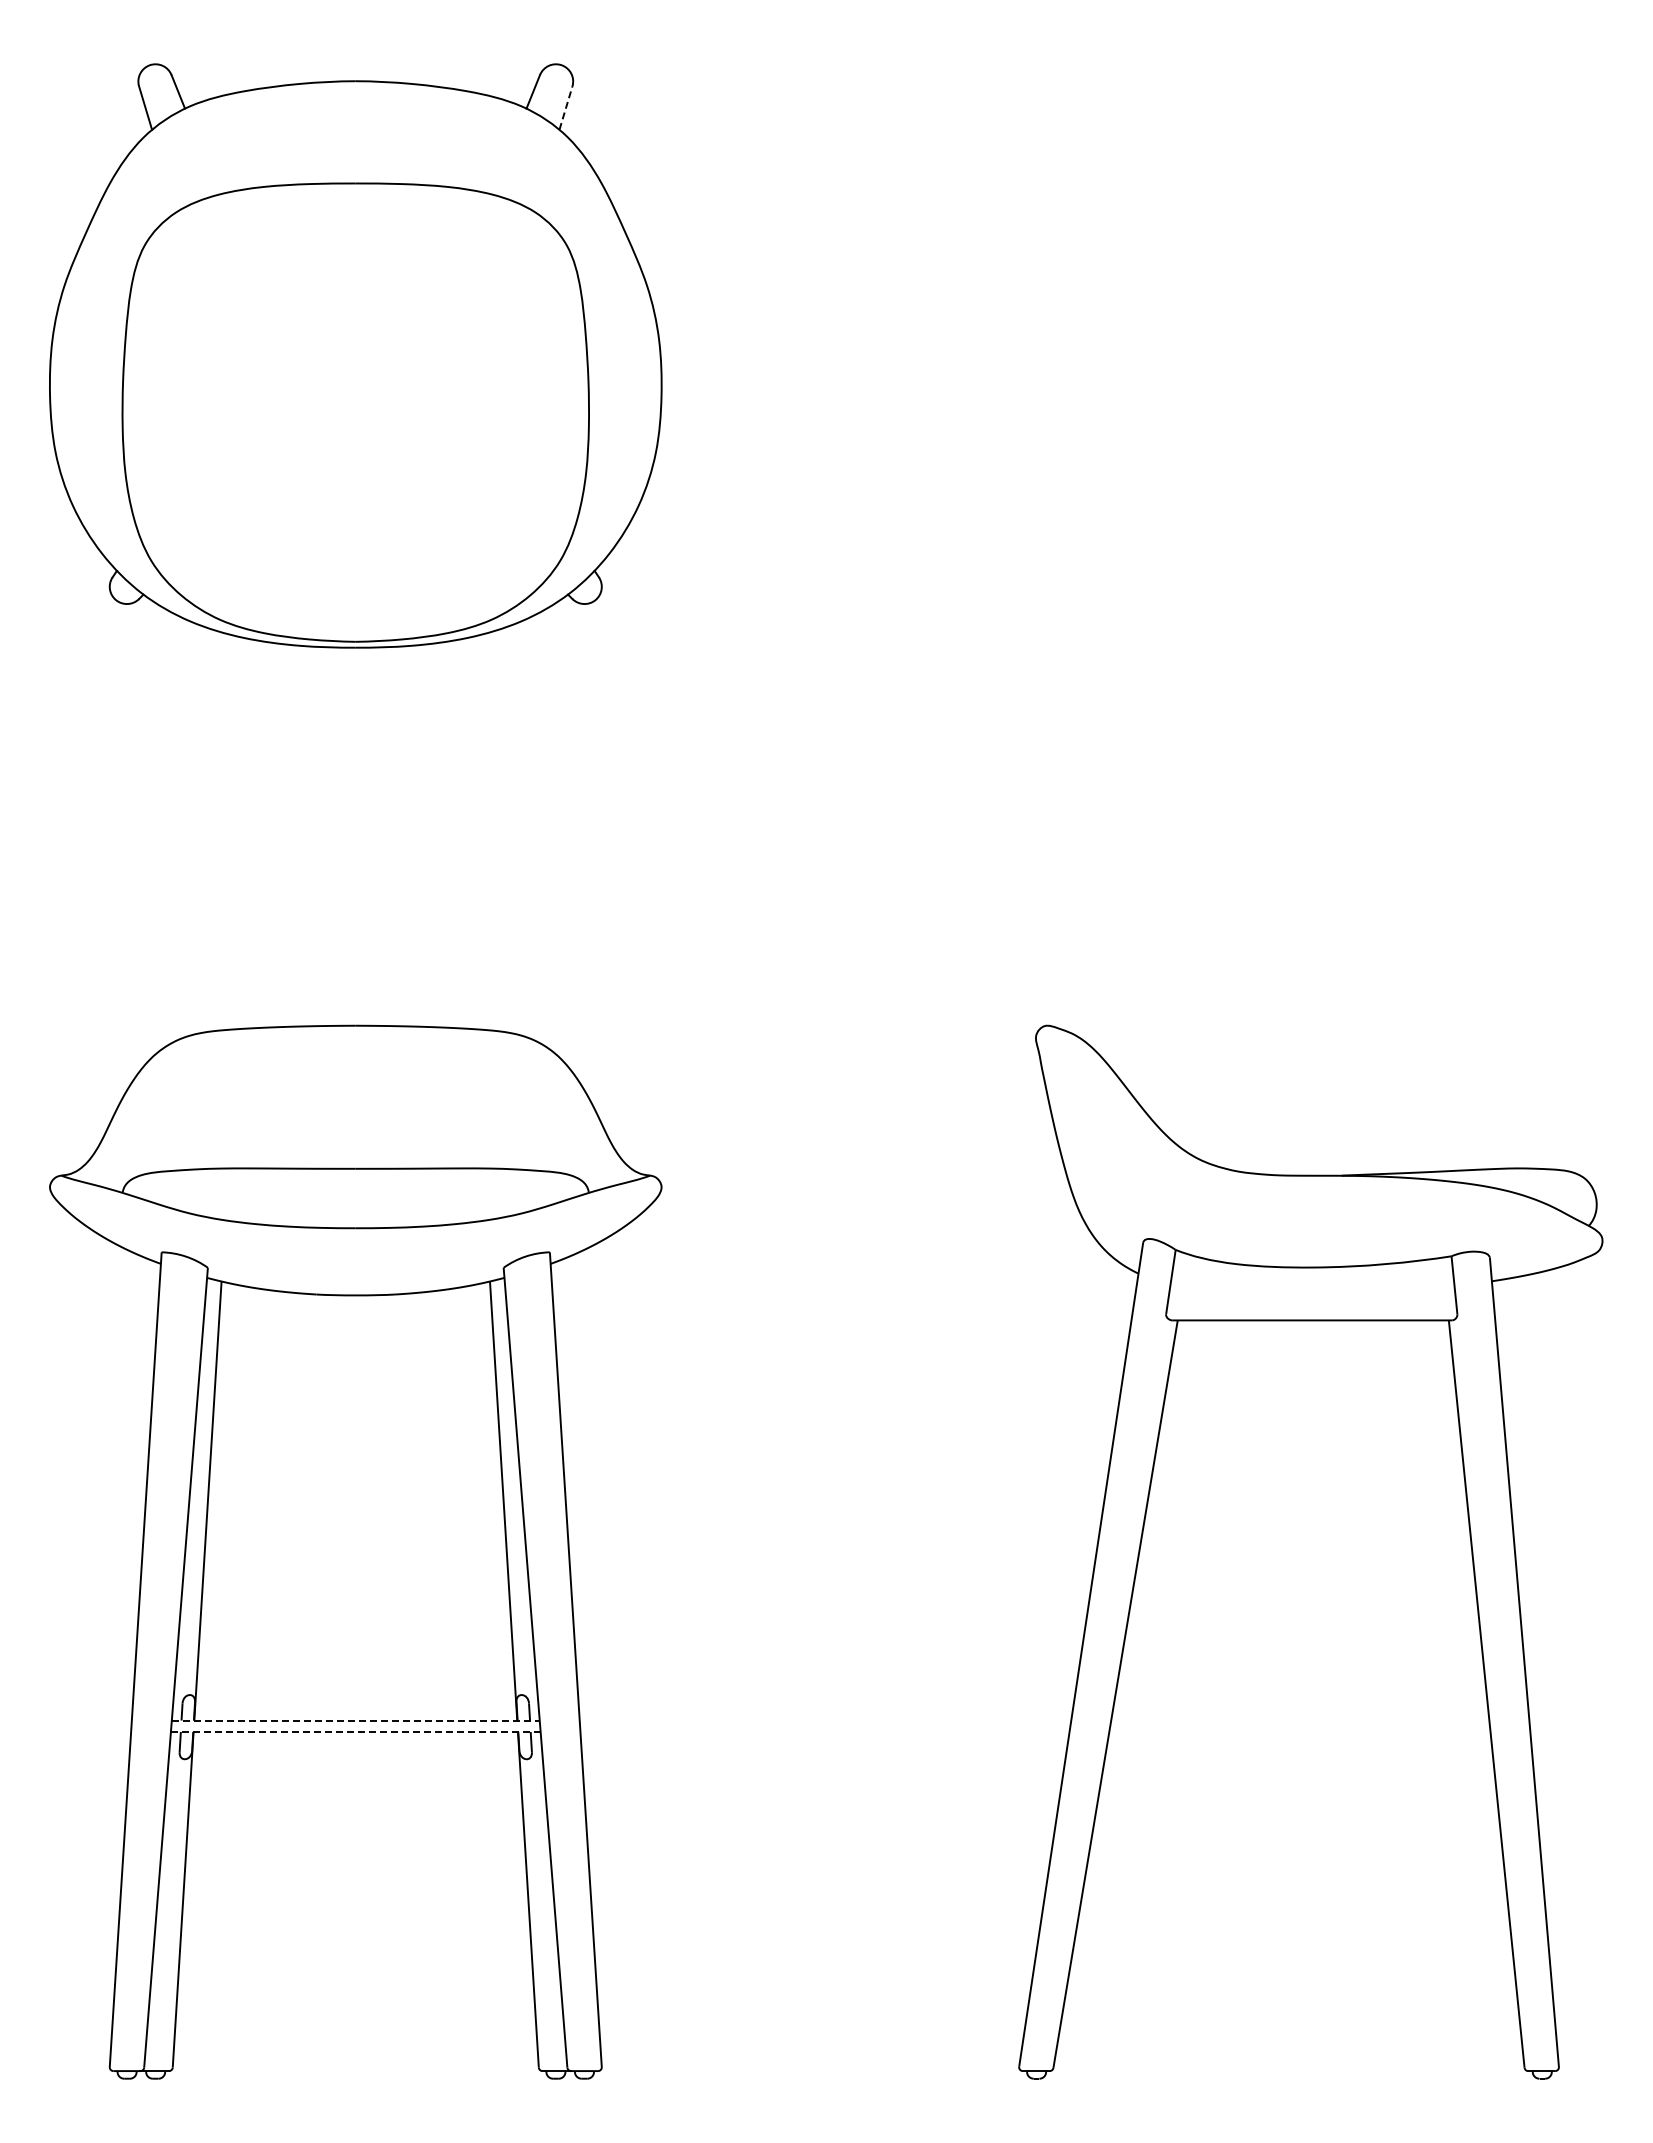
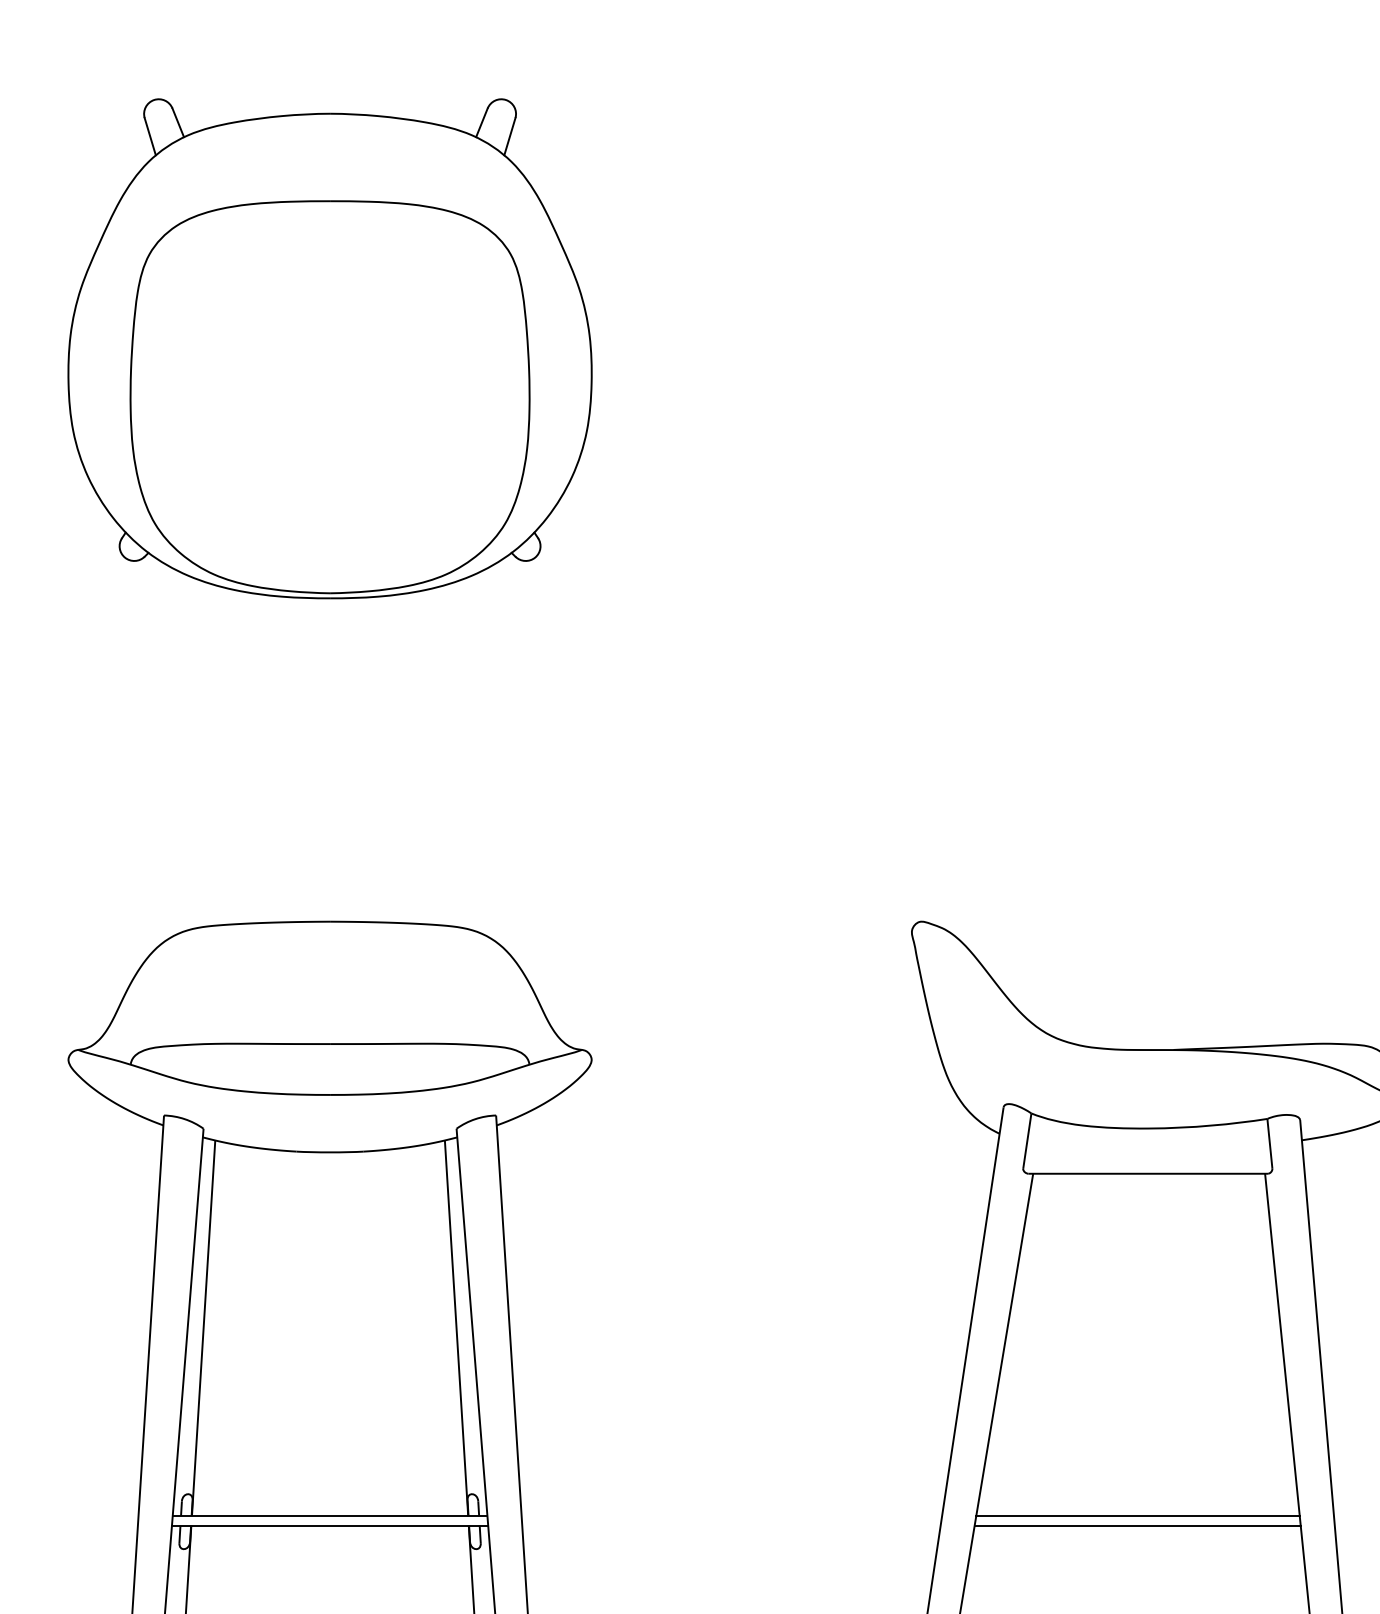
line: (566, 107) -> (510, 136), dashed -> solid
line: (355, 1720) -> (329, 1515), dashed -> solid
line: (1300, 1720) -> (1138, 1515), added
line: (355, 1731) -> (329, 1525), dashed -> solid
line: (1299, 1731) -> (1137, 1525), added

